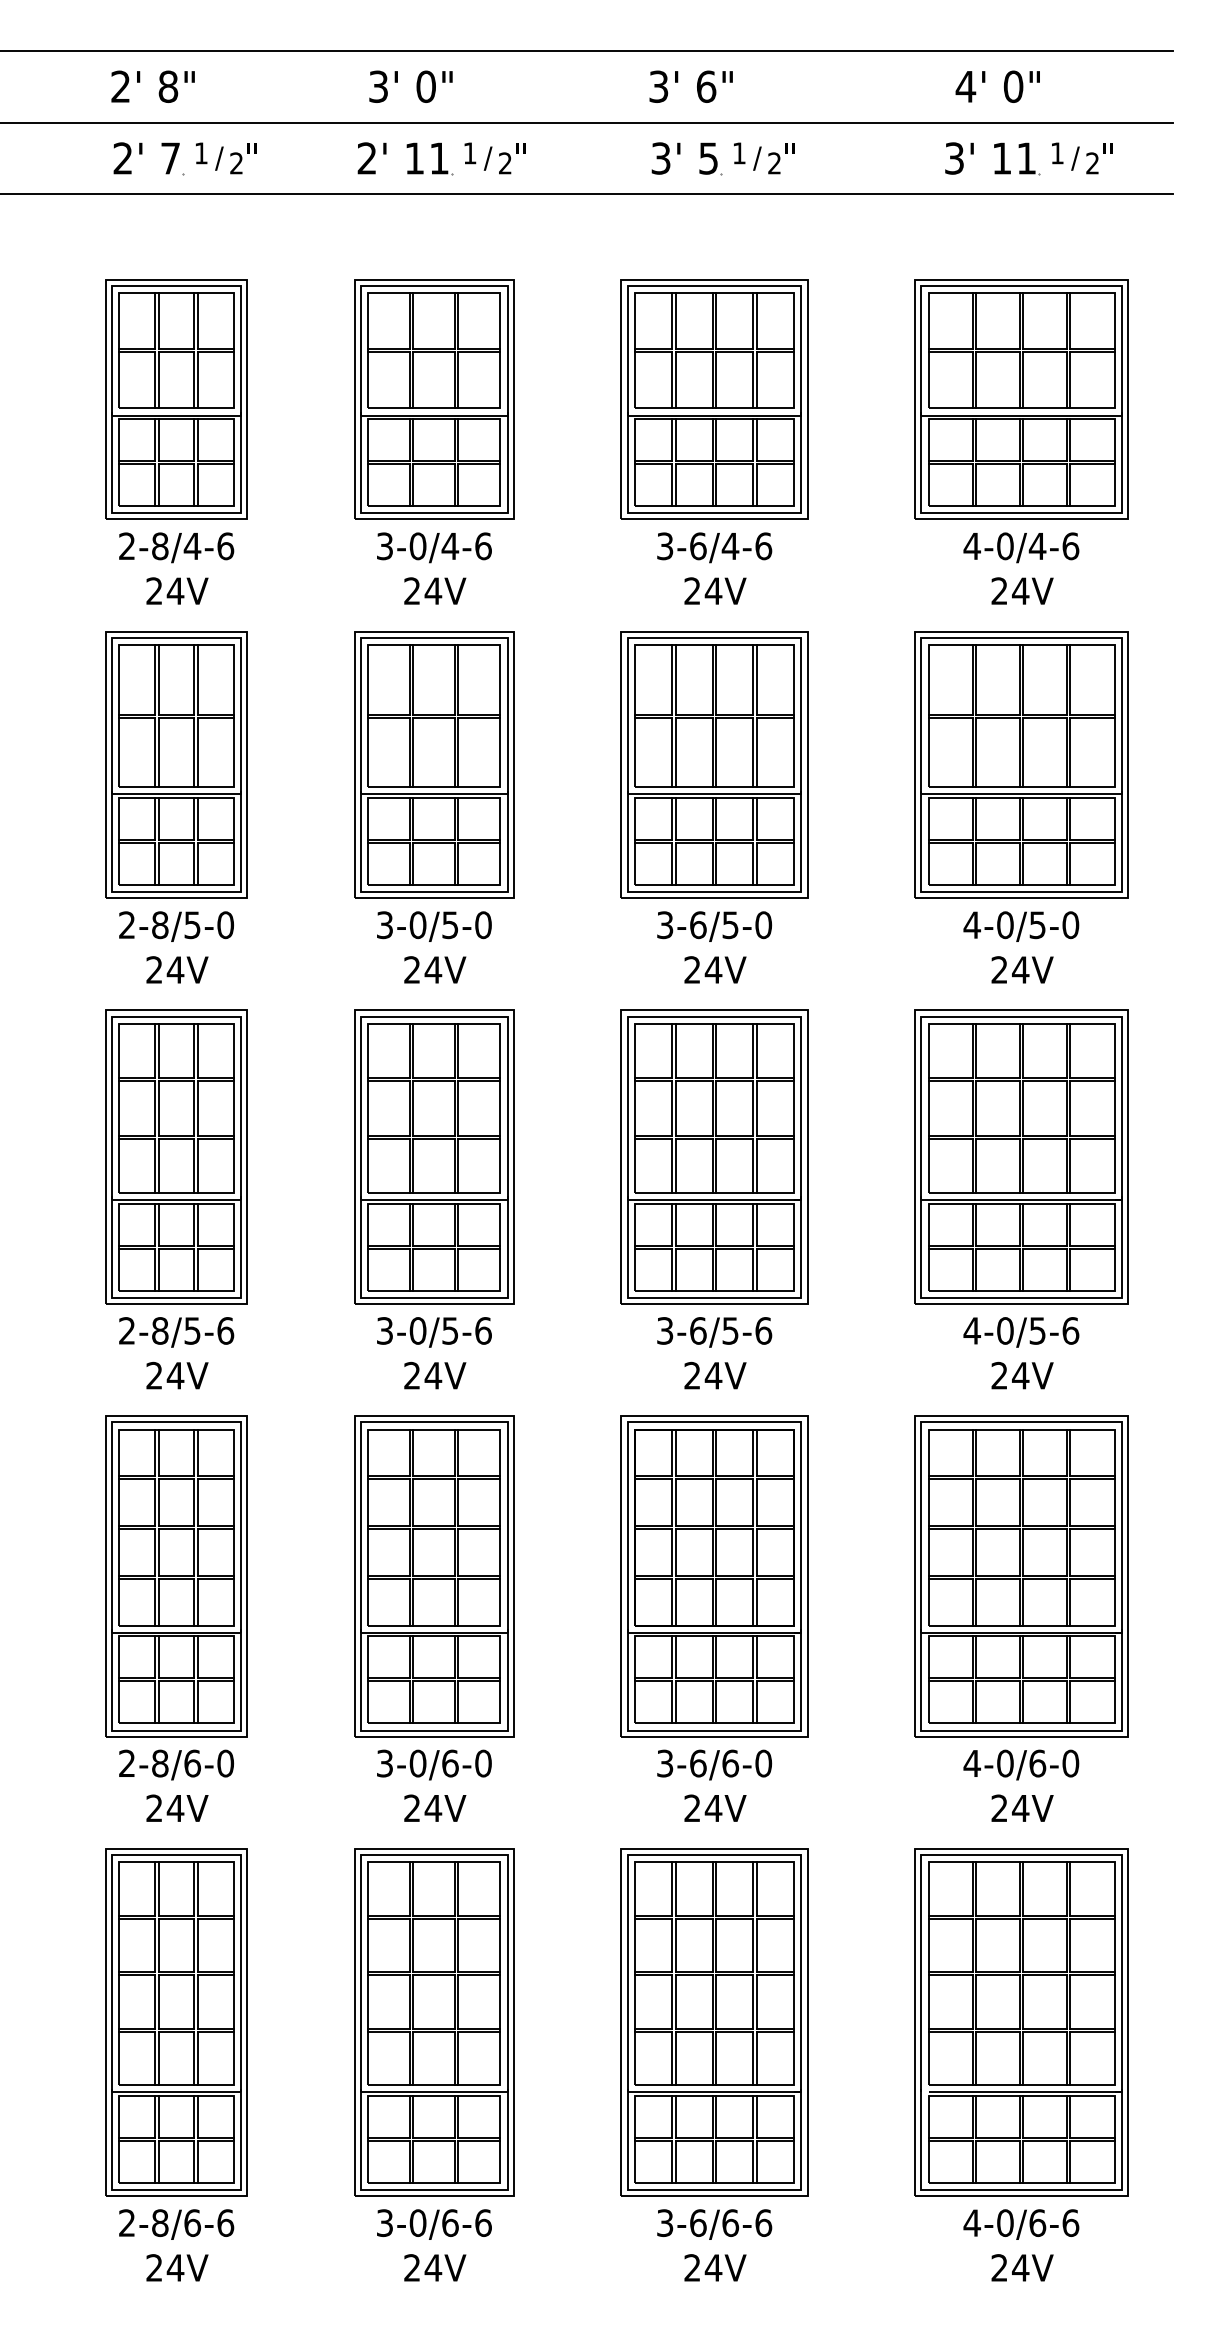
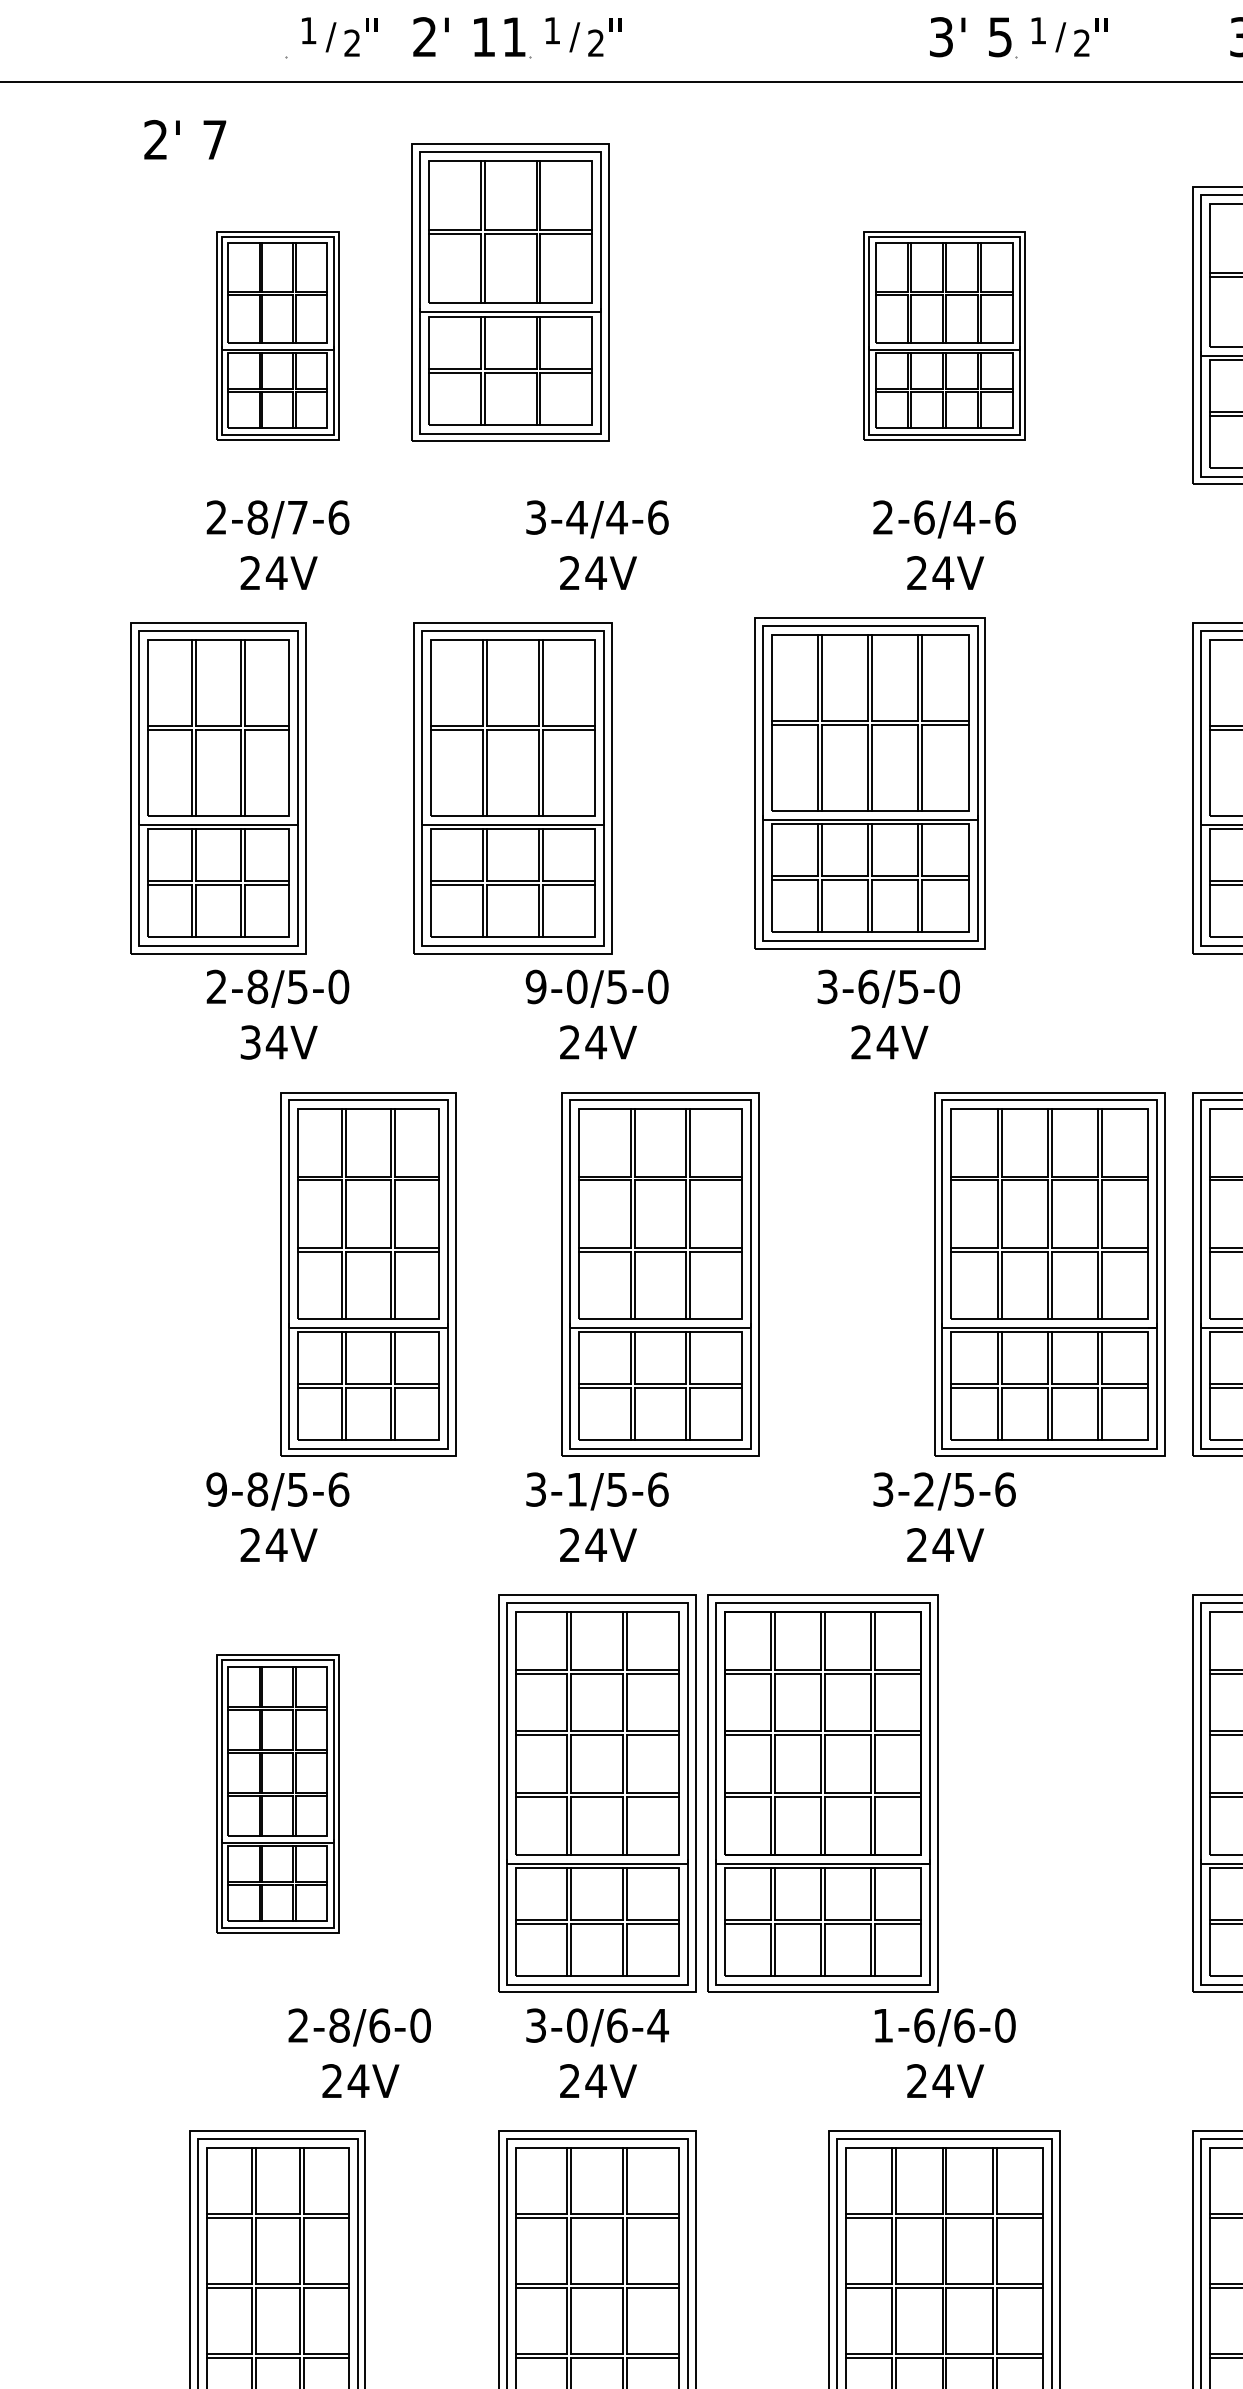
text: (146, 158) -> (184, 139), moved
part: (441, 158) -> (517, 37), moved
part: (722, 158) -> (1017, 37), moved
part: (176, 399) -> (277, 335), size x0.7
part: (434, 399) -> (510, 292), moved
part: (714, 399) -> (944, 335), size x0.7
text: (192, 546) -> (297, 517), 2-8/4-6 -> 2-8/7-6
text: (417, 546) -> (576, 517), 3-0/4-6 -> 3-4/4-6
text: (665, 546) -> (883, 517), 3-6/4-6 -> 2-6/4-6
part: (176, 764) -> (218, 787), moved
part: (434, 764) -> (513, 787), moved
part: (714, 764) -> (870, 782), moved
text: (384, 924) -> (535, 986), 3-0/5-0 -> 9-0/5-0
text: (714, 947) -> (888, 1014), moved
text: (154, 969) -> (250, 1041), 24V -> 34V
part: (176, 1156) -> (368, 1273), moved
part: (434, 1156) -> (660, 1273), moved
part: (714, 1156) -> (1049, 1273), moved
text: (126, 1330) -> (215, 1489), 2-8/5-6 -> 9-8/5-6
text: (417, 1330) -> (576, 1489), 3-0/5-6 -> 3-1/5-6
text: (698, 1330) -> (924, 1489), 3-6/5-6 -> 3-2/5-6
part: (176, 1576) -> (277, 1793), size x0.7
part: (714, 1576) -> (823, 1793), moved
text: (483, 1763) -> (658, 2025), 3-0/6-0 -> 3-0/6-4
text: (665, 1763) -> (883, 2025), 3-6/6-0 -> 1-6/6-0
text: (176, 1785) -> (359, 2052), moved

